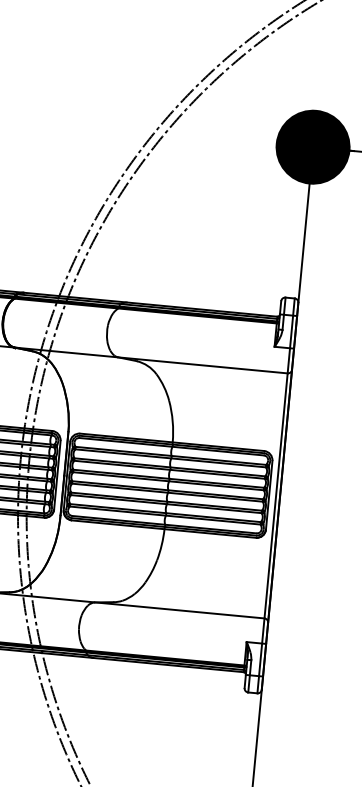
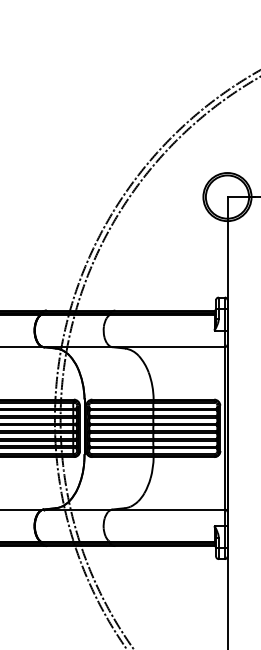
fill: (313, 147) -> (227, 197), removed

